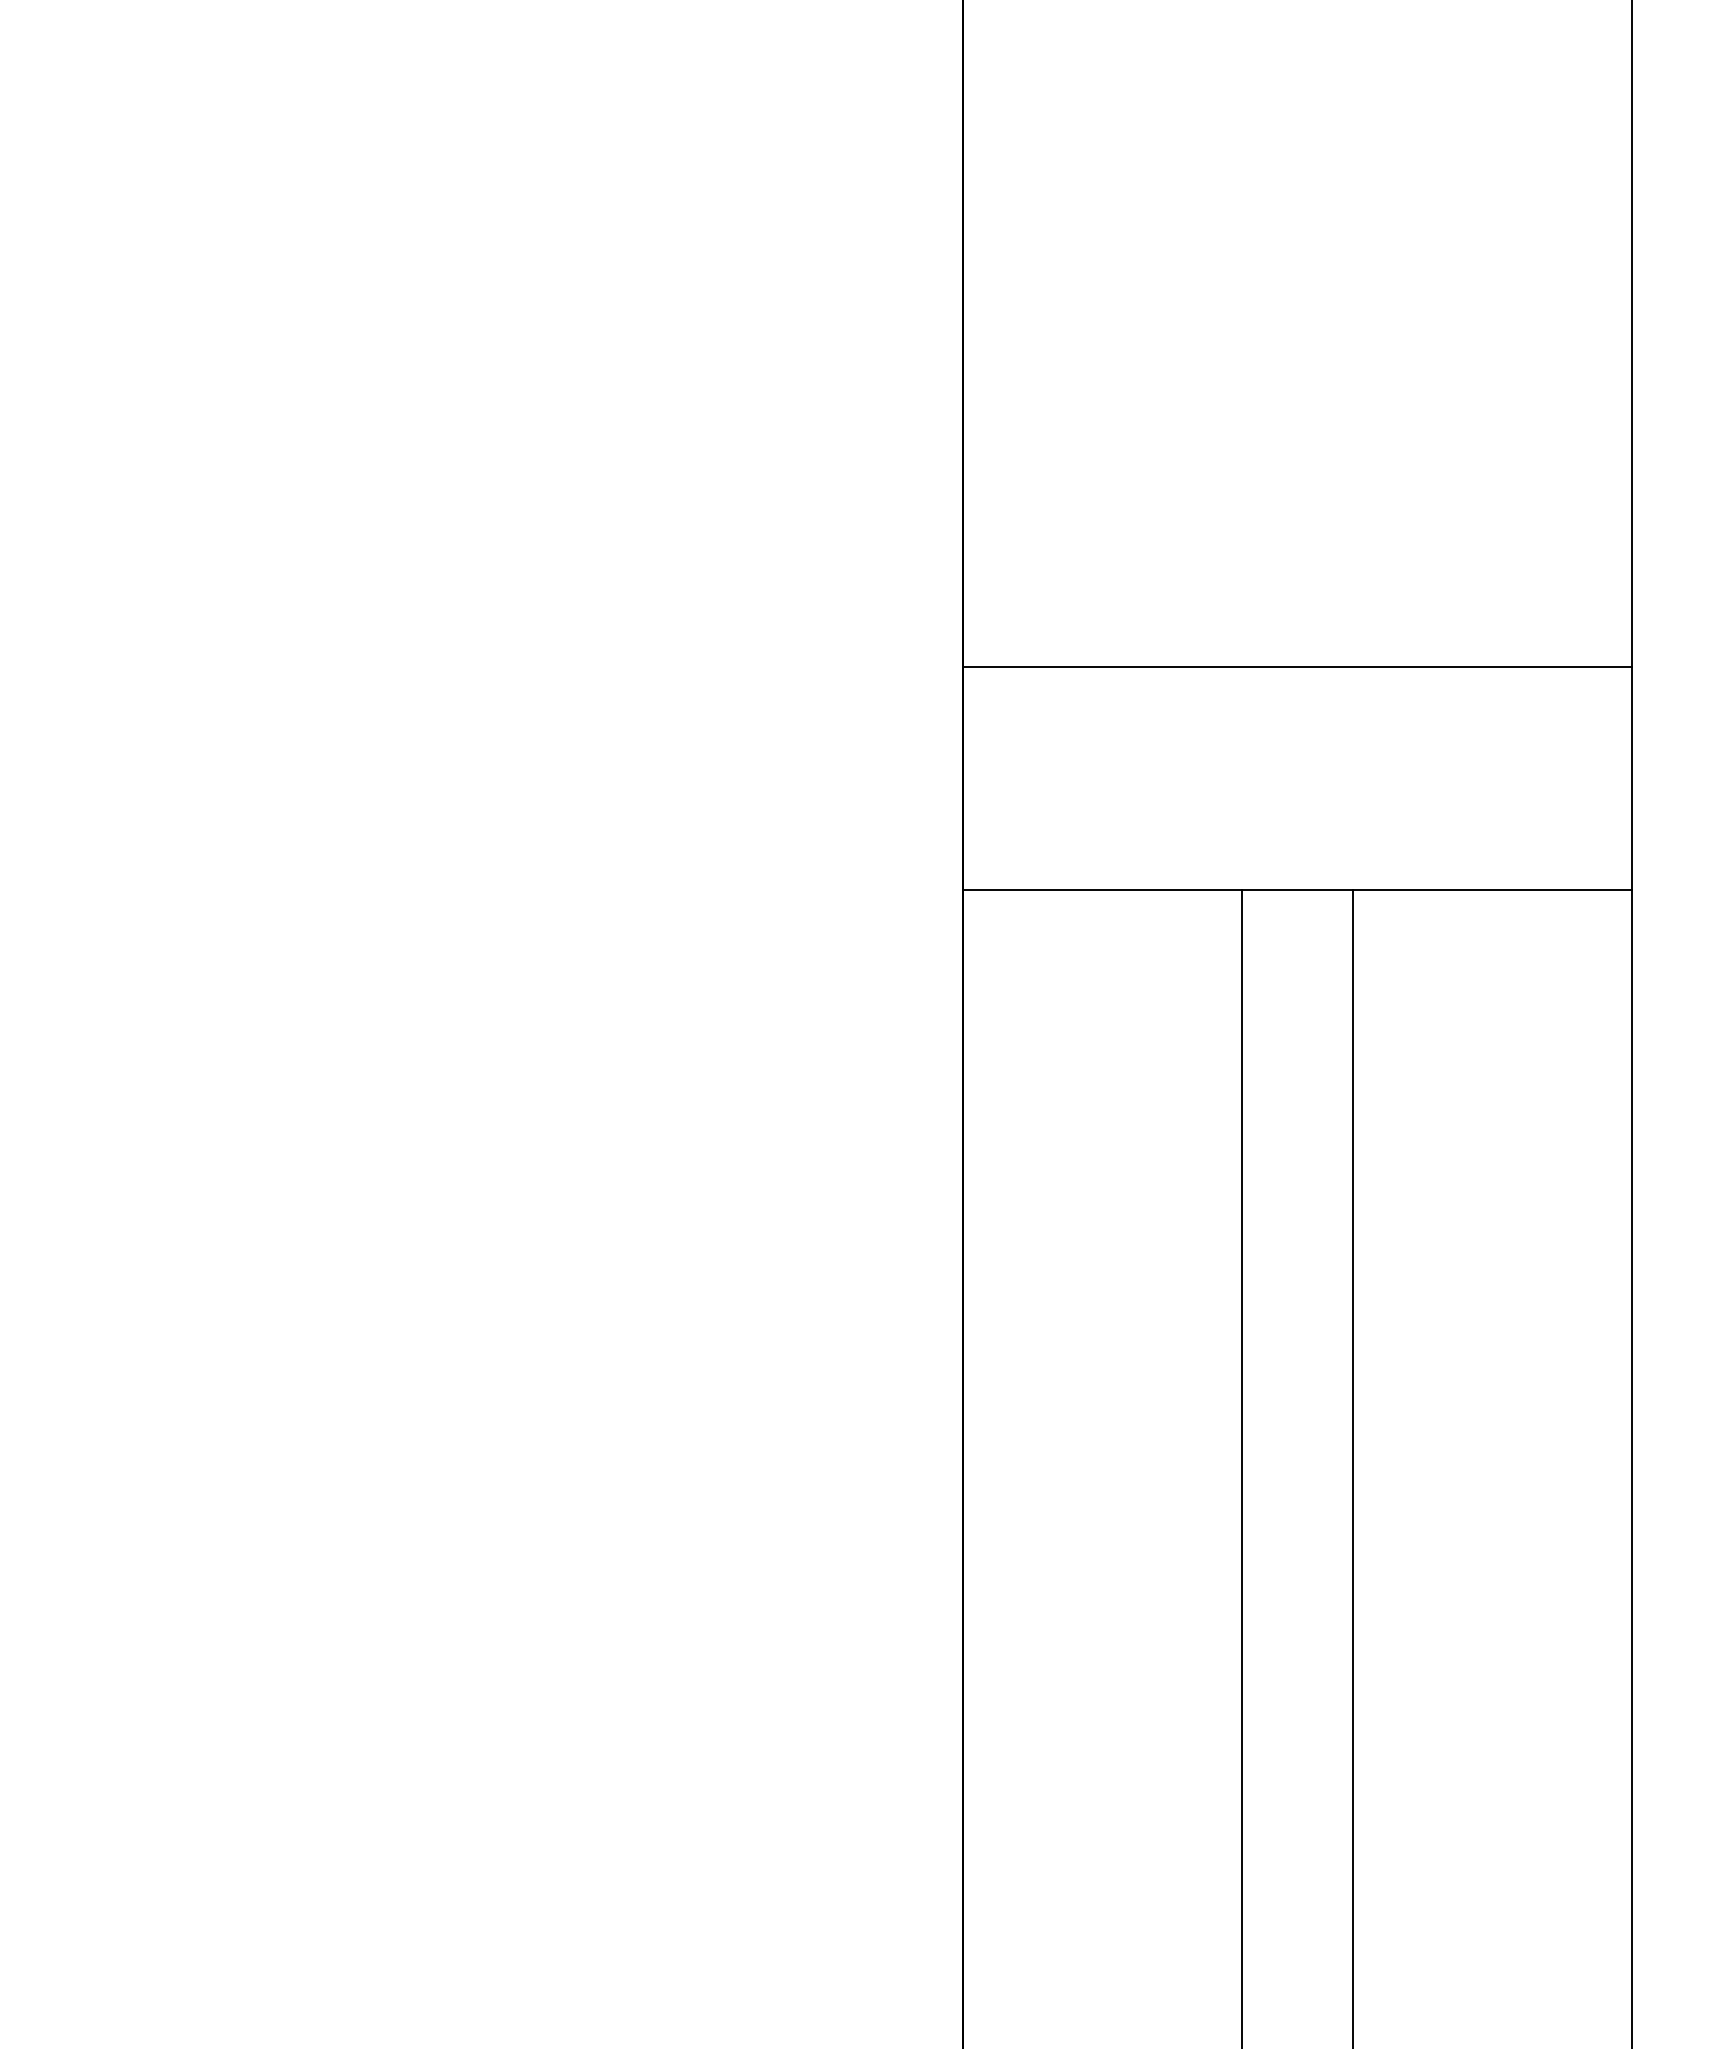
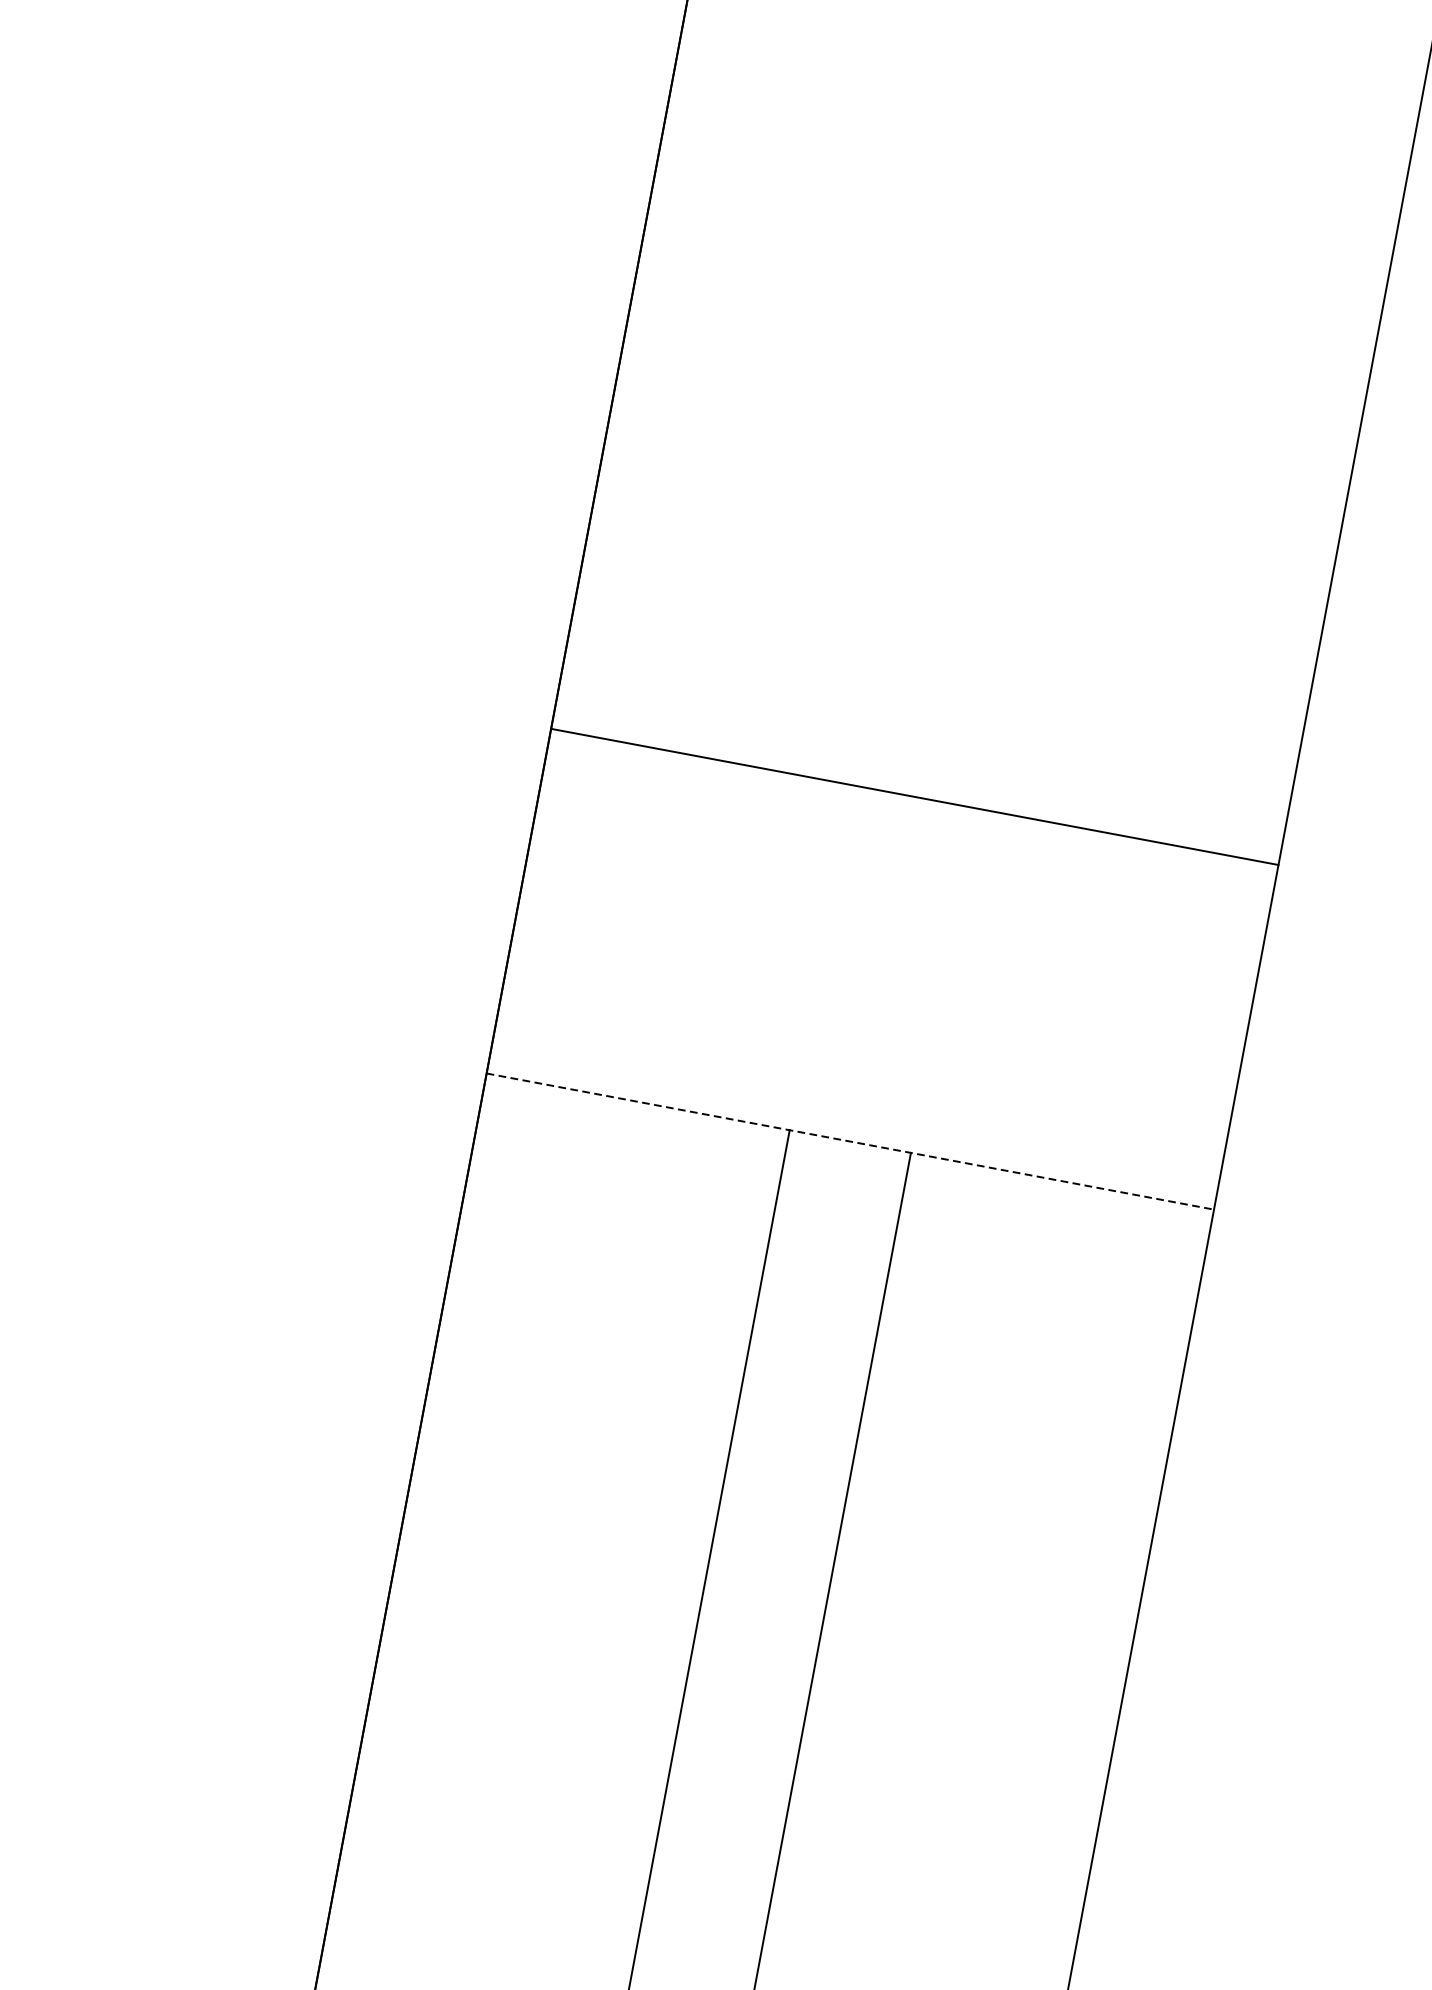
line: (1296, 666) -> (913, 796), moved
line: (1297, 889) -> (850, 1141), solid -> dashed

